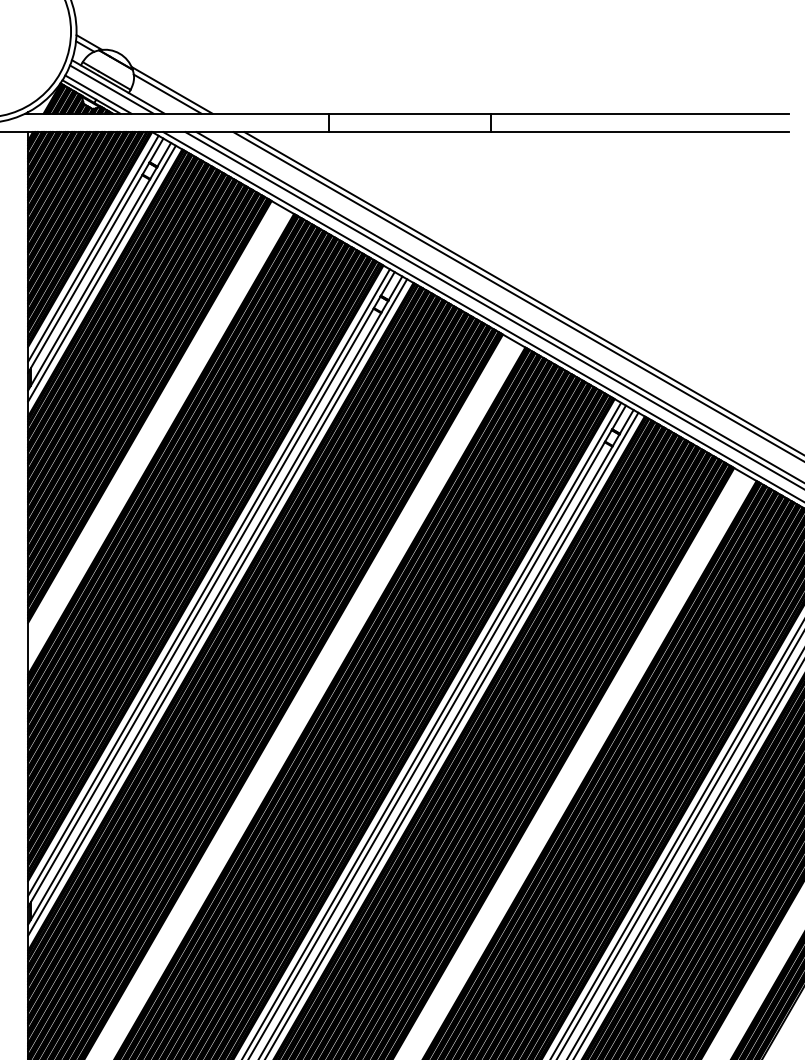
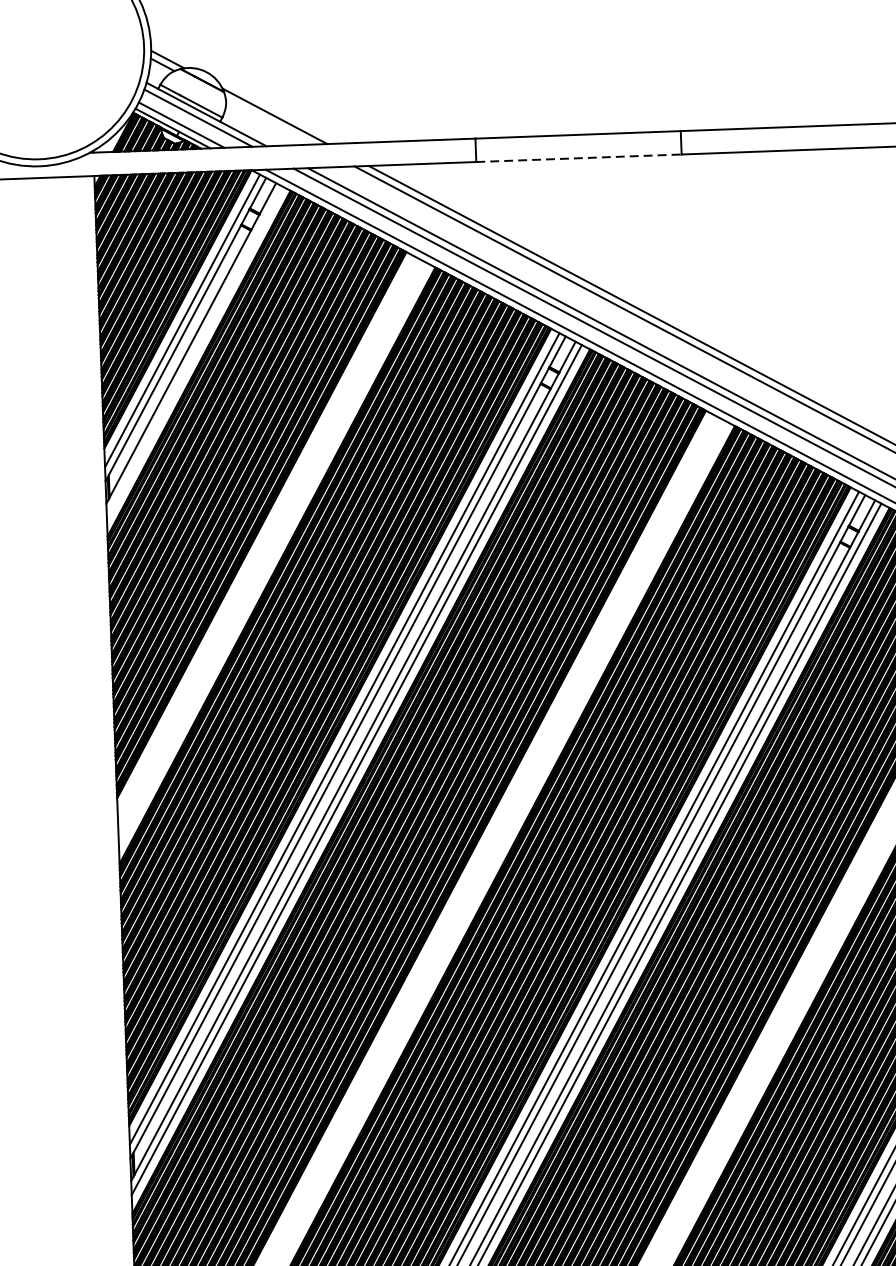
line: (167, 93) -> (269, 120), removed
line: (410, 132) -> (579, 158), solid -> dashed
line: (101, 273) -> (193, 351), removed

